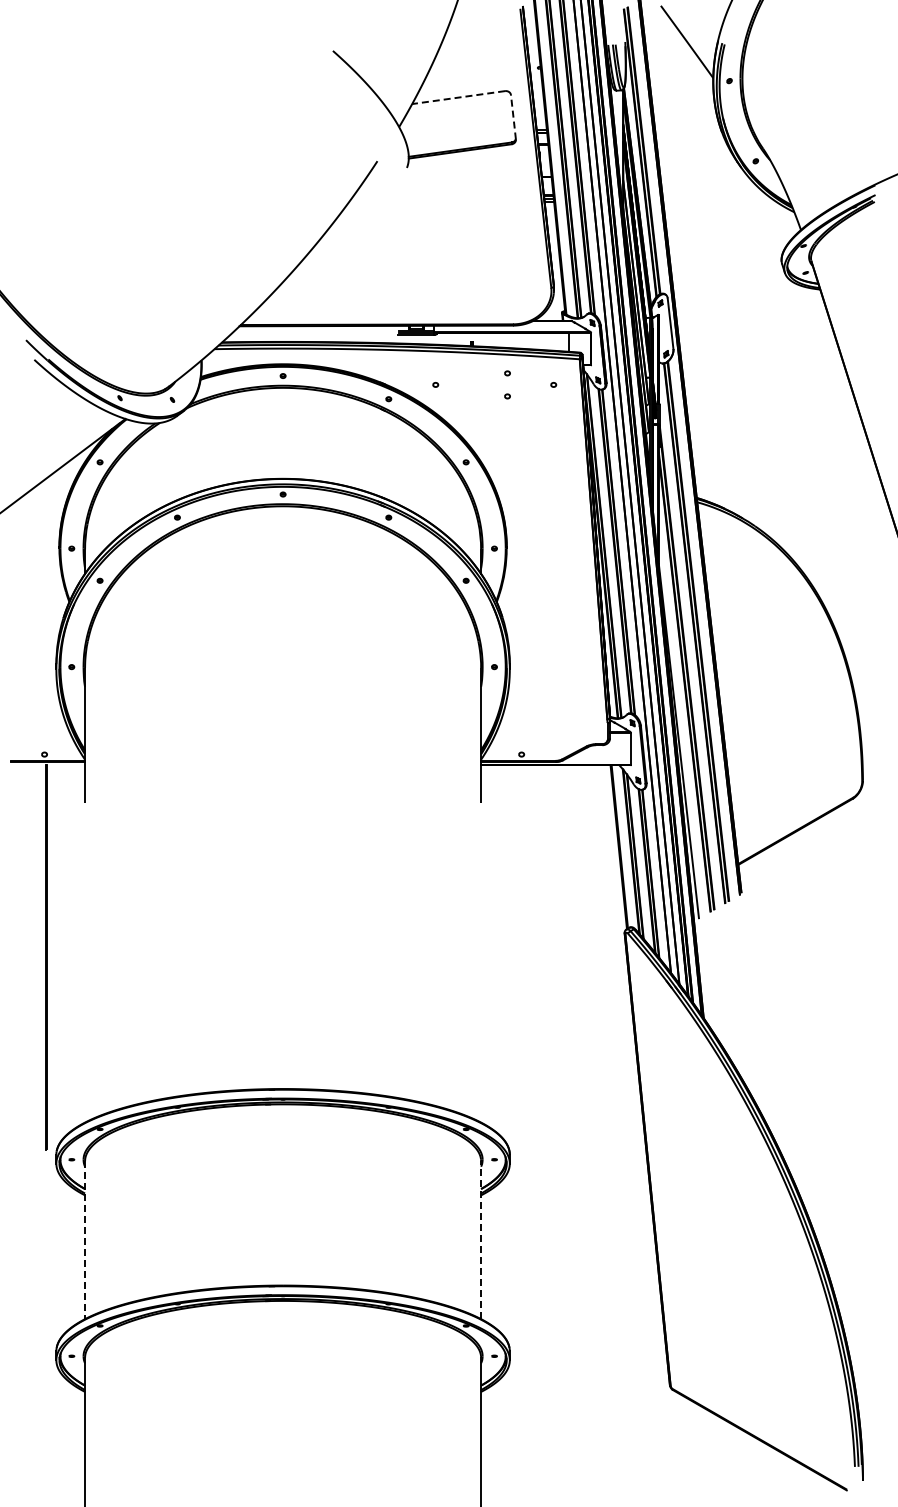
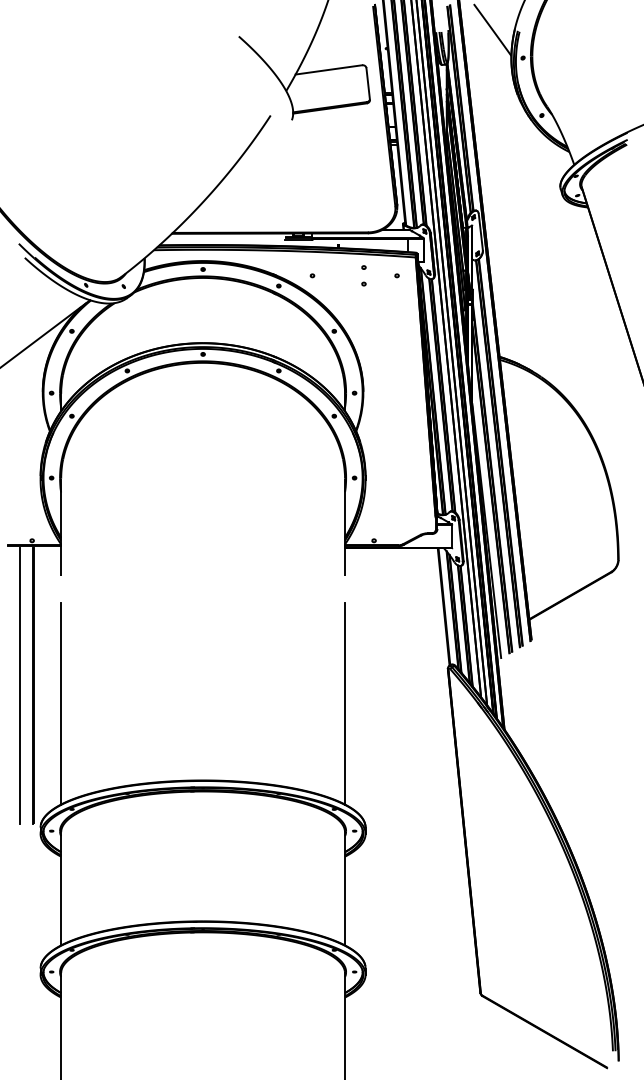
line: (458, 97) -> (328, 69), dashed -> solid
line: (513, 116) -> (368, 83), dashed -> solid
line: (27, 957) -> (19, 686), added
line: (85, 981) -> (61, 703), added
line: (481, 981) -> (345, 703), added
line: (85, 1240) -> (61, 889), dashed -> solid
line: (481, 1240) -> (345, 889), dashed -> solid

